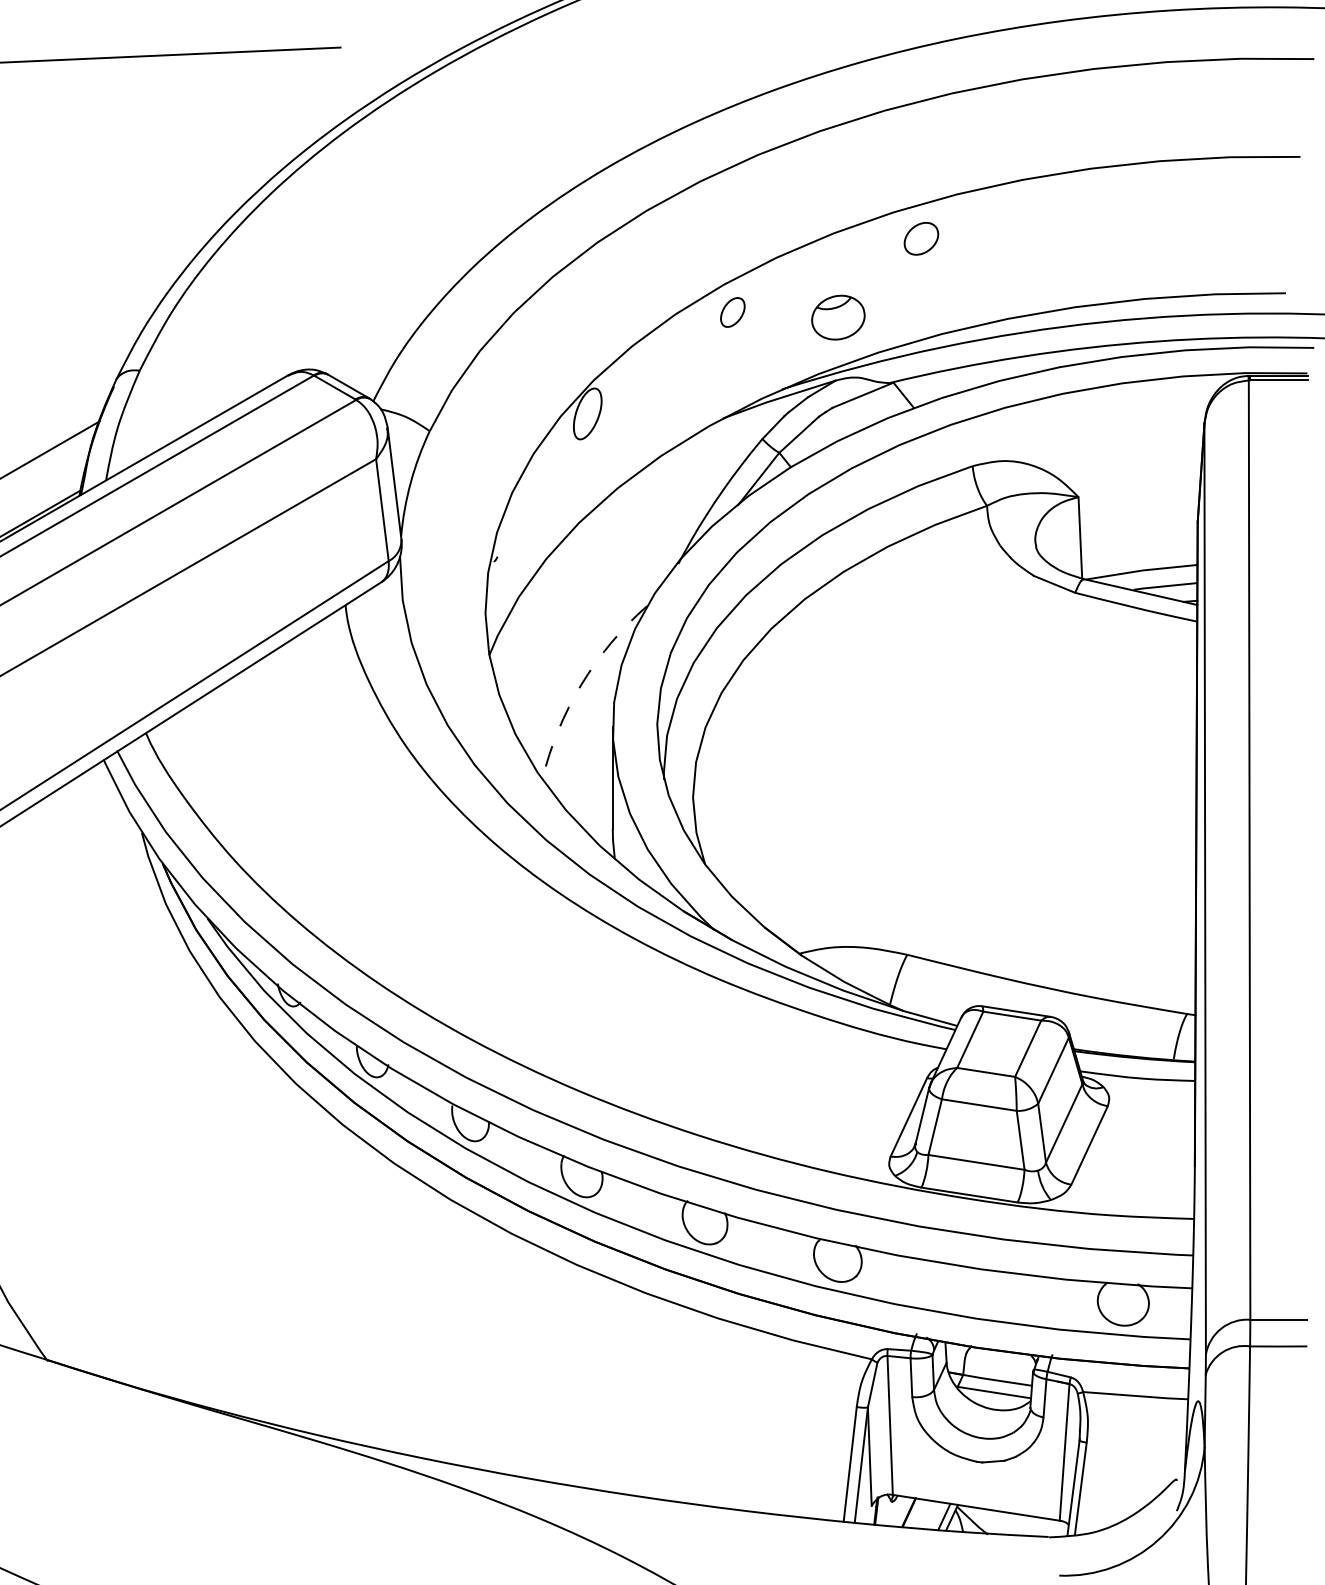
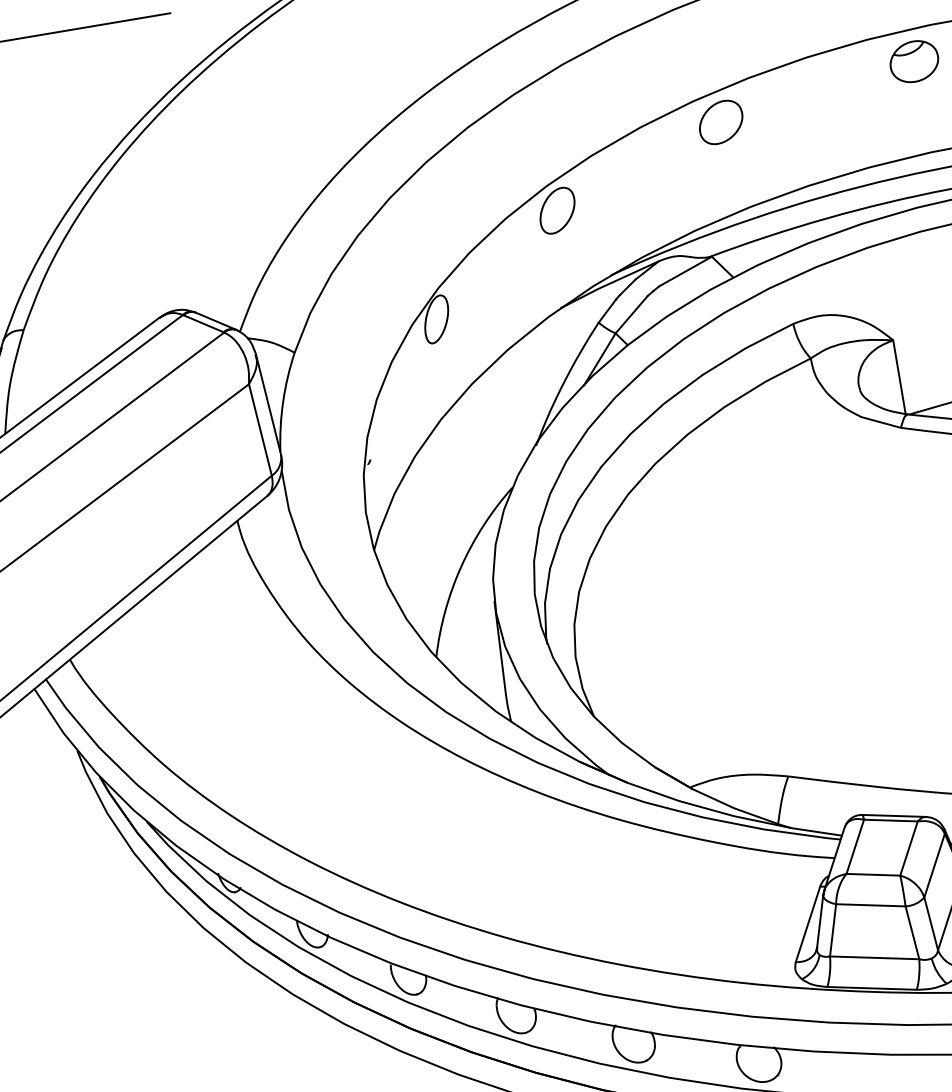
part: (921, 238) -> (721, 122), size x1.43
part: (732, 312) -> (557, 210), size x1.67
part: (838, 317) -> (914, 61), moved
arc: (581, 684) -> (461, 566), dashed -> solid

